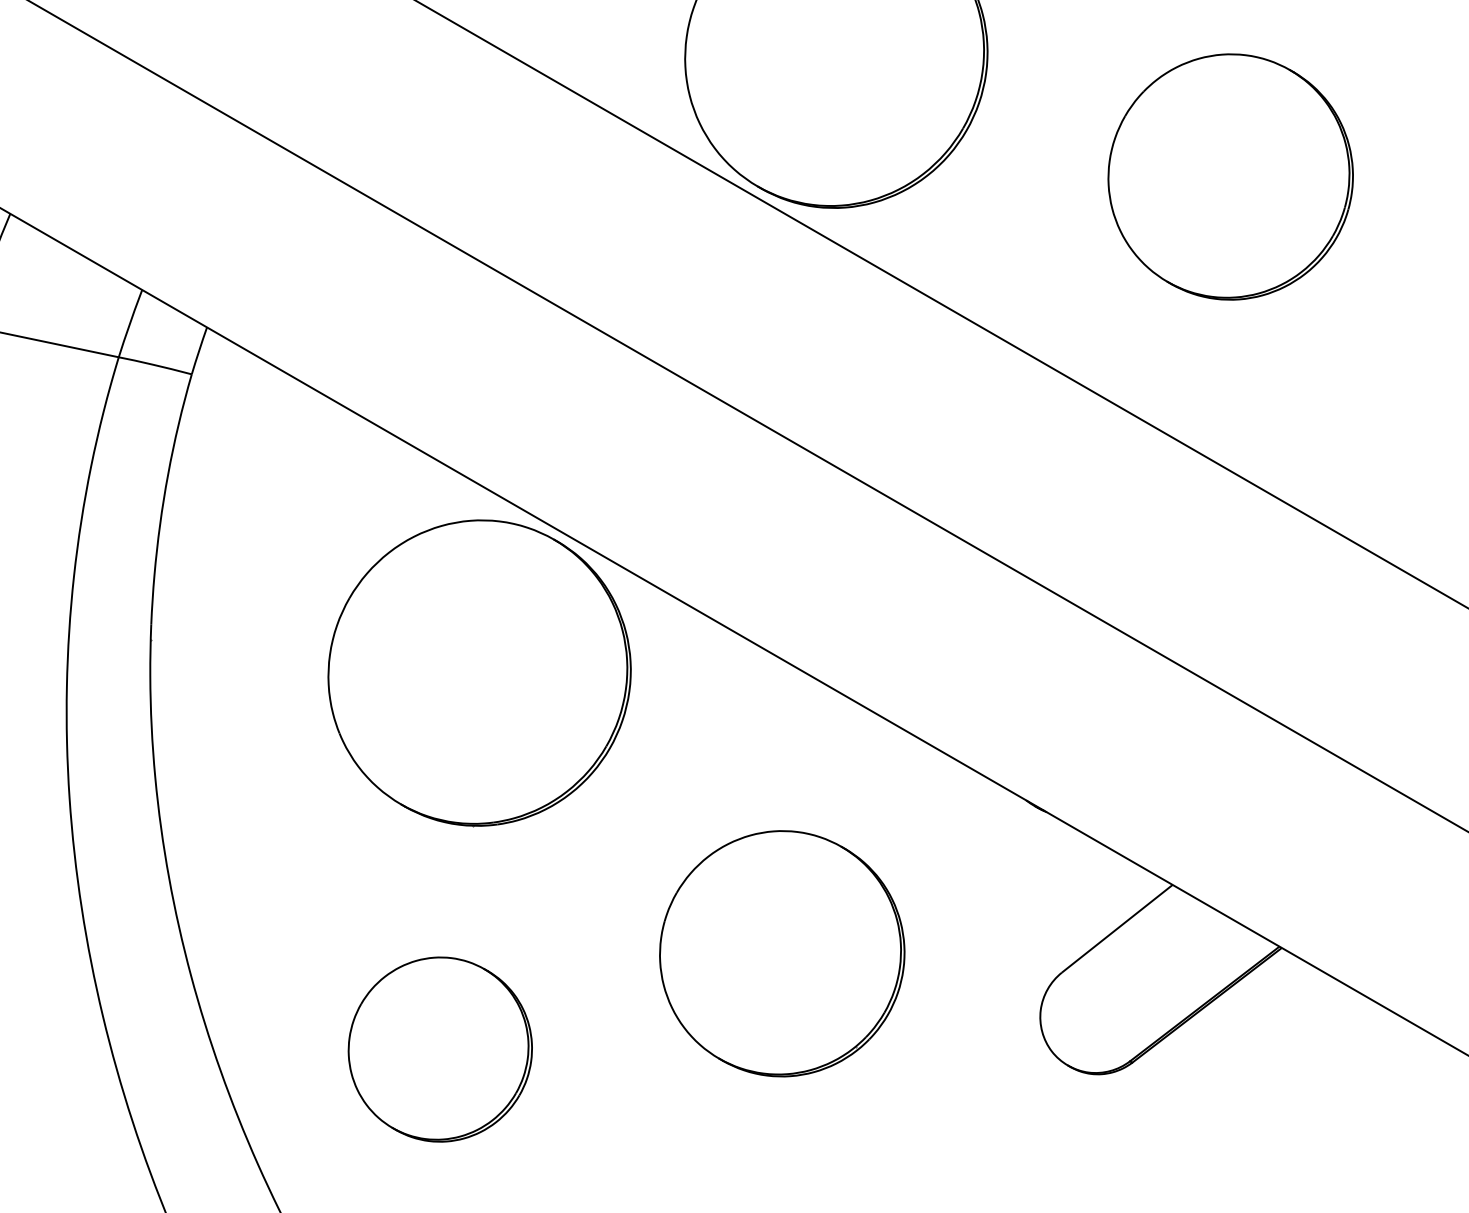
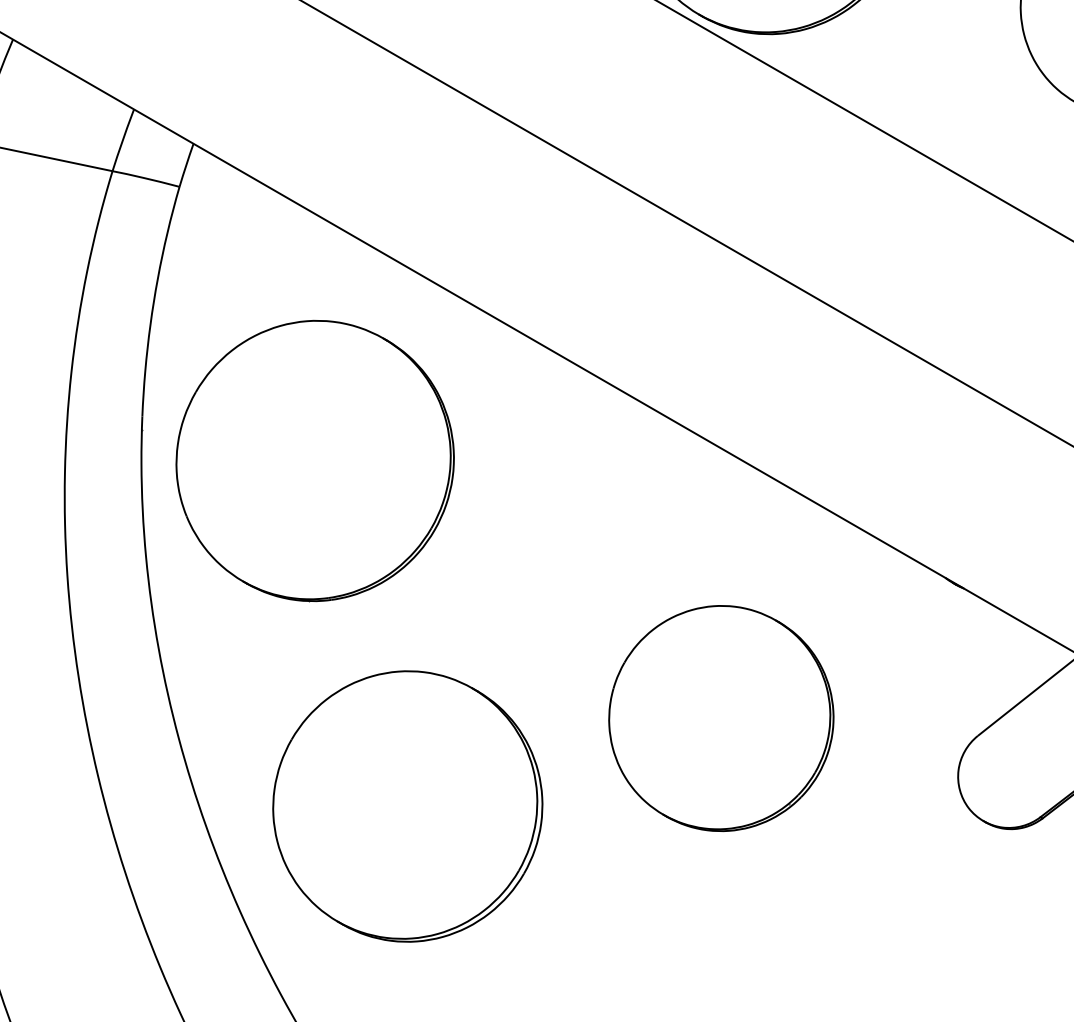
part: (479, 673) -> (315, 461), moved
part: (439, 1049) -> (406, 806), size x1.6

